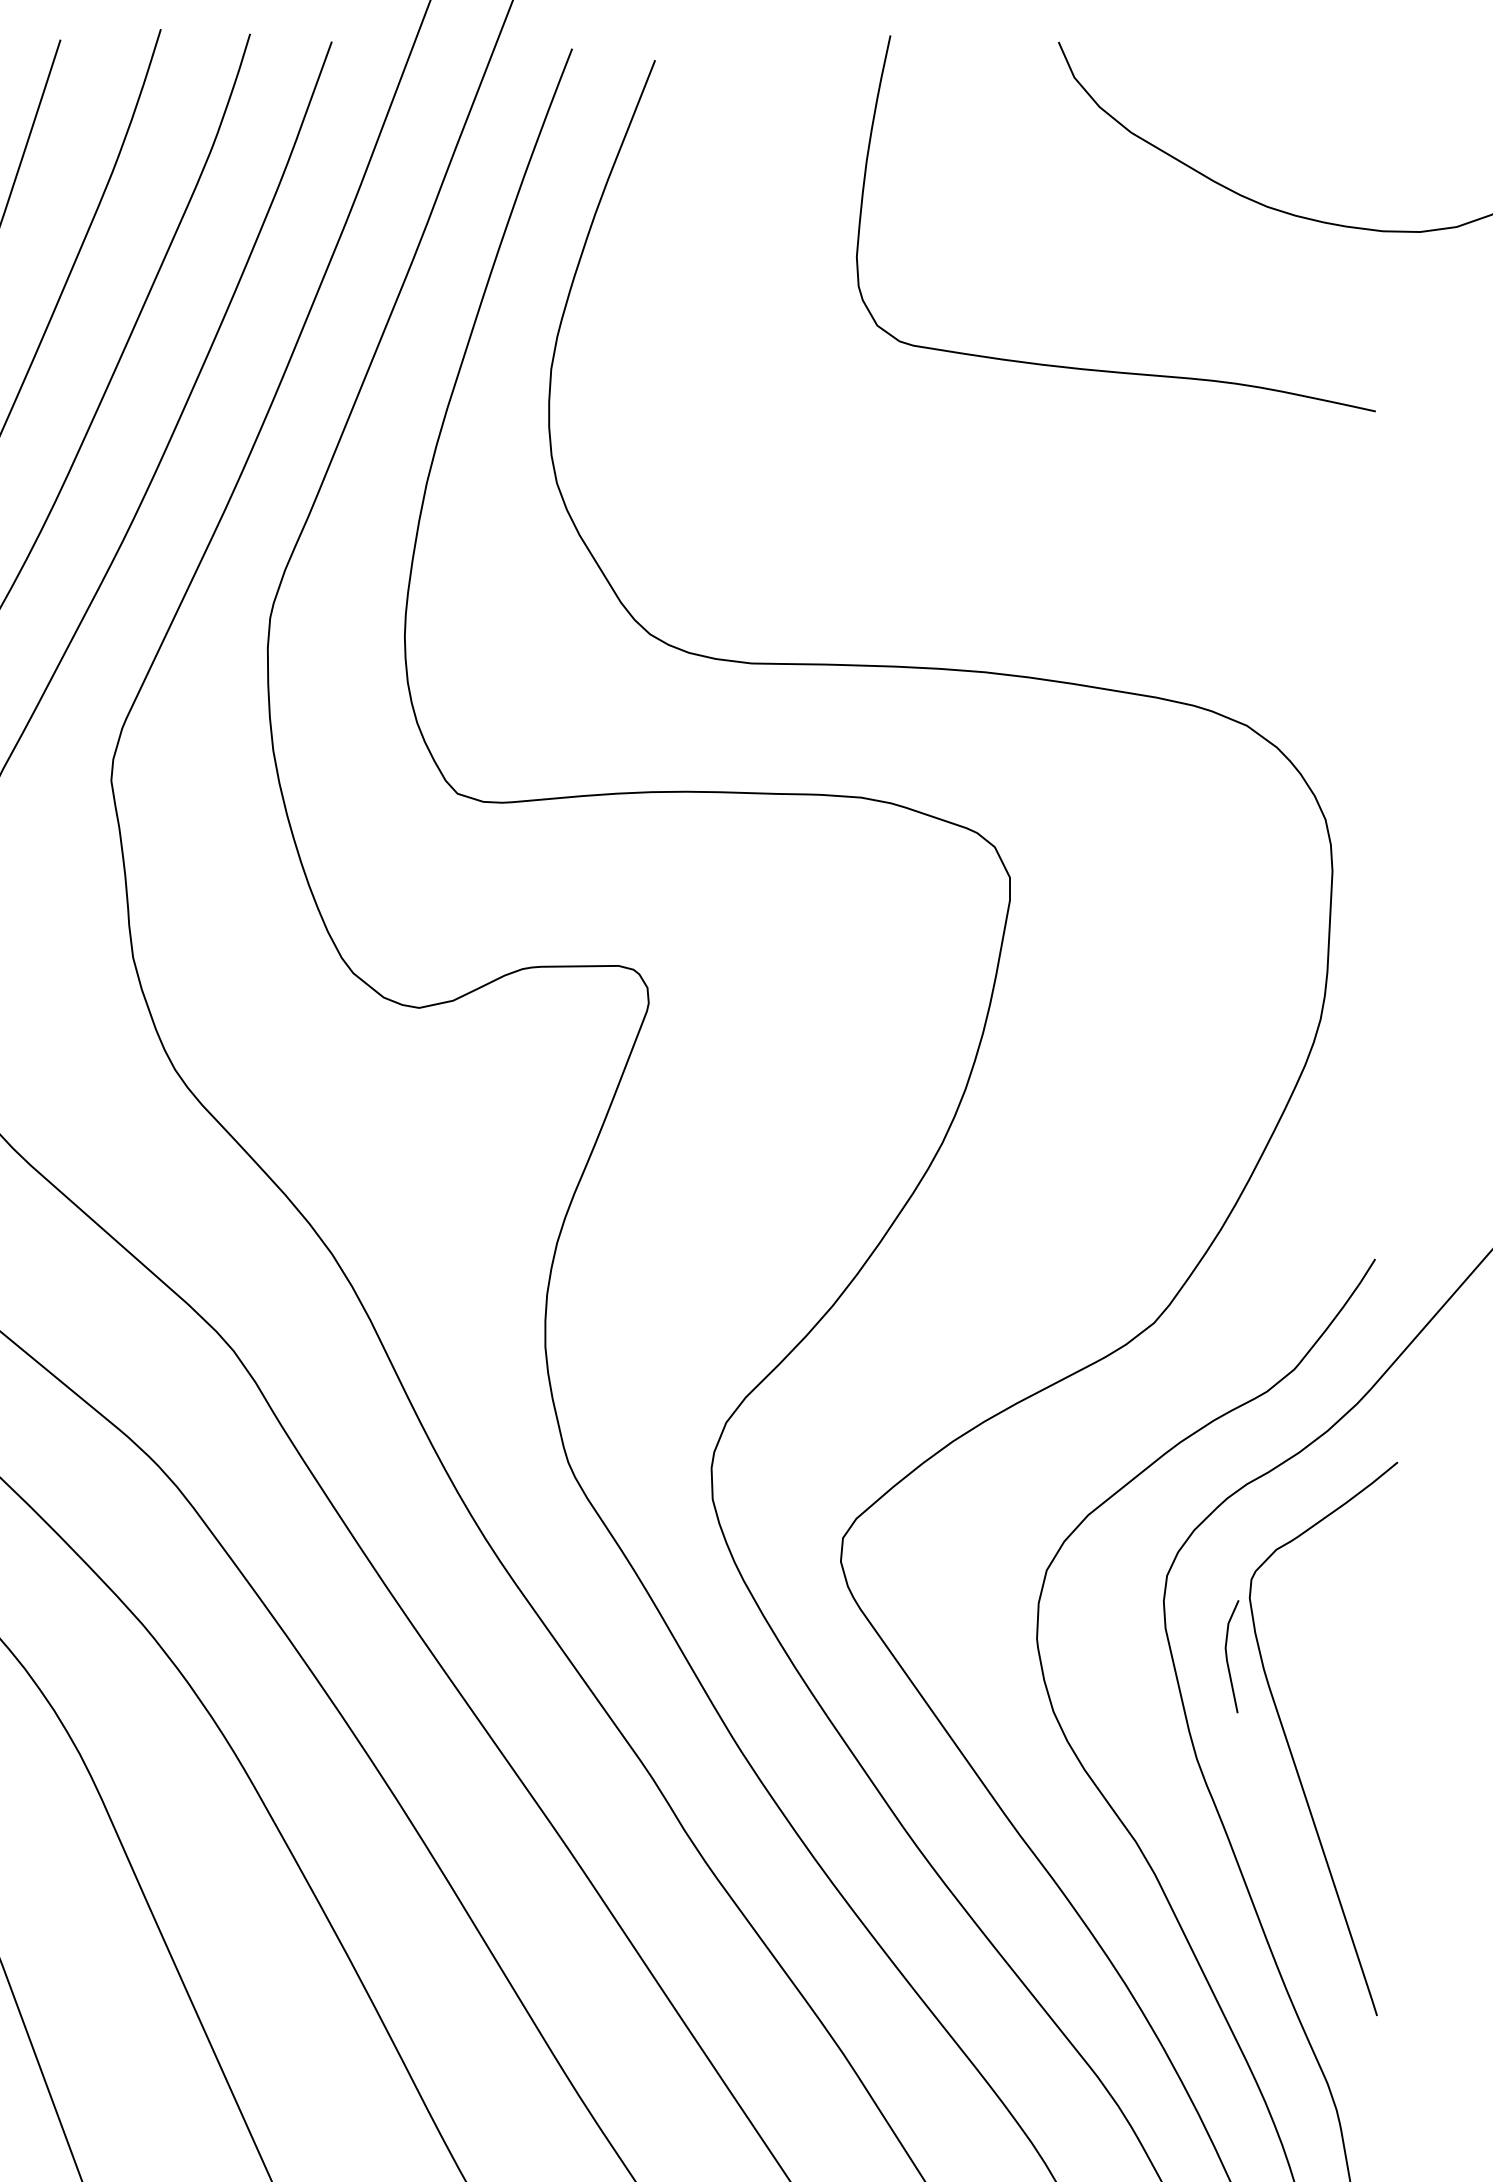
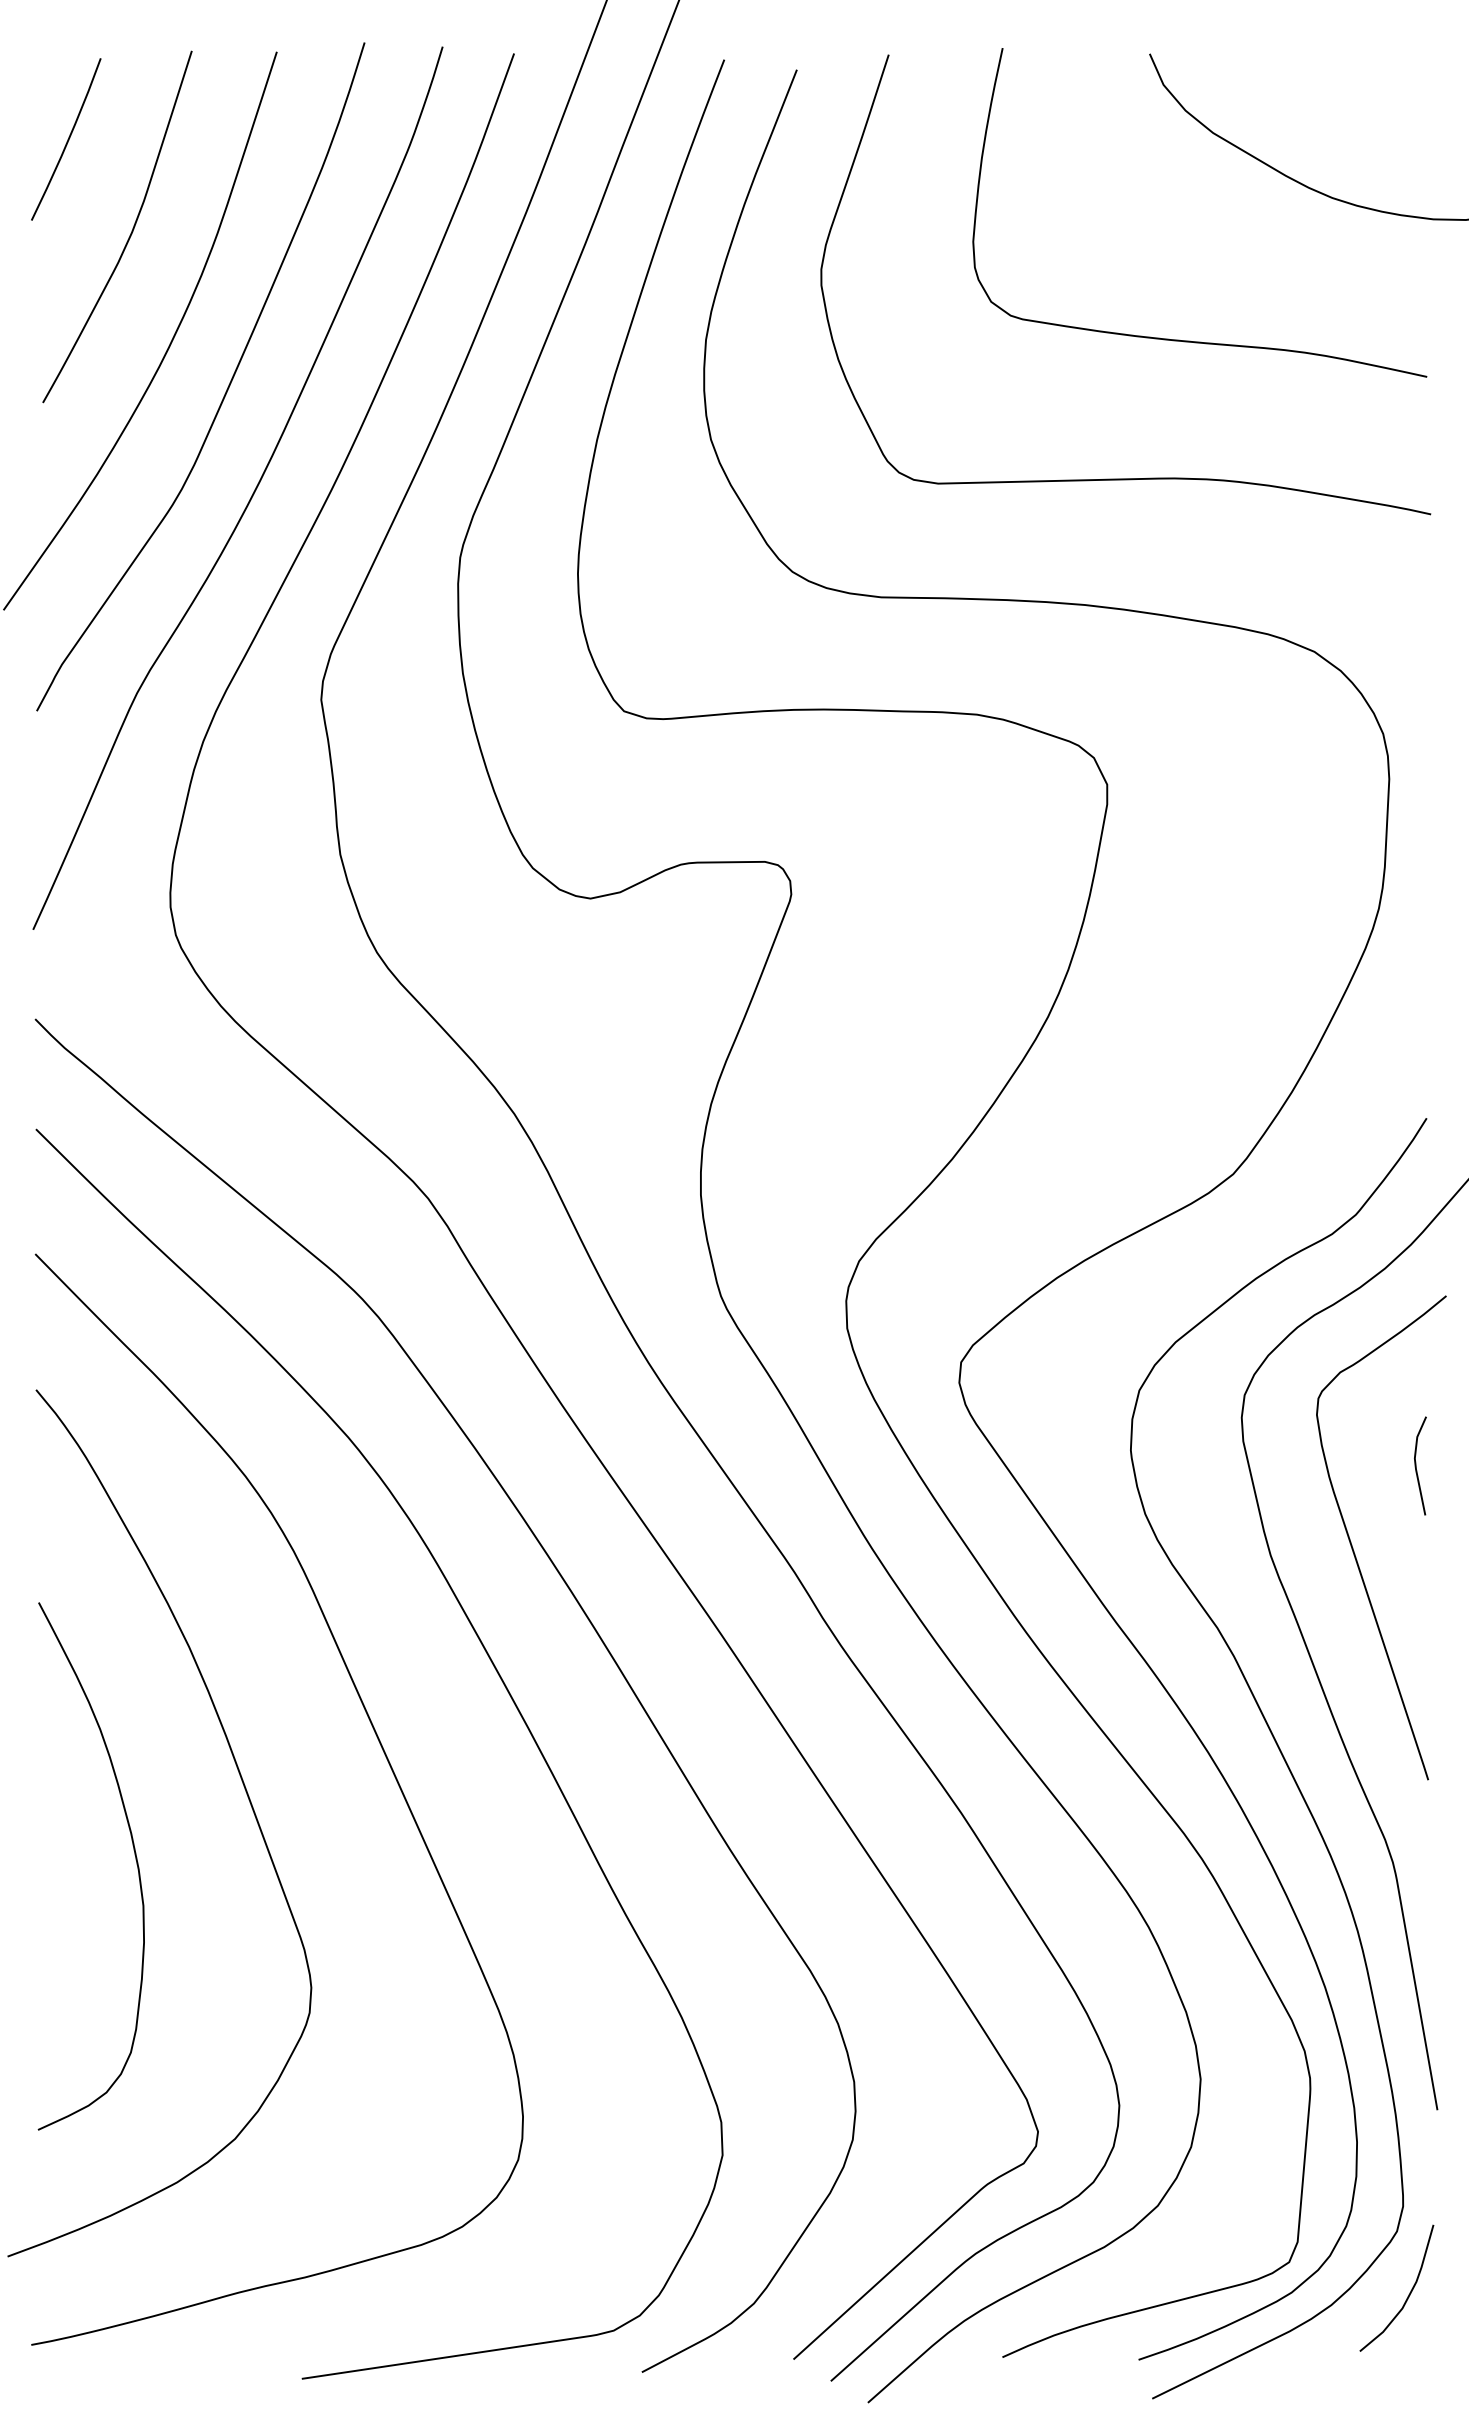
curve: (1030, 527) -> (1125, 478), added
line: (1227, 1656) -> (1416, 1465), moved

